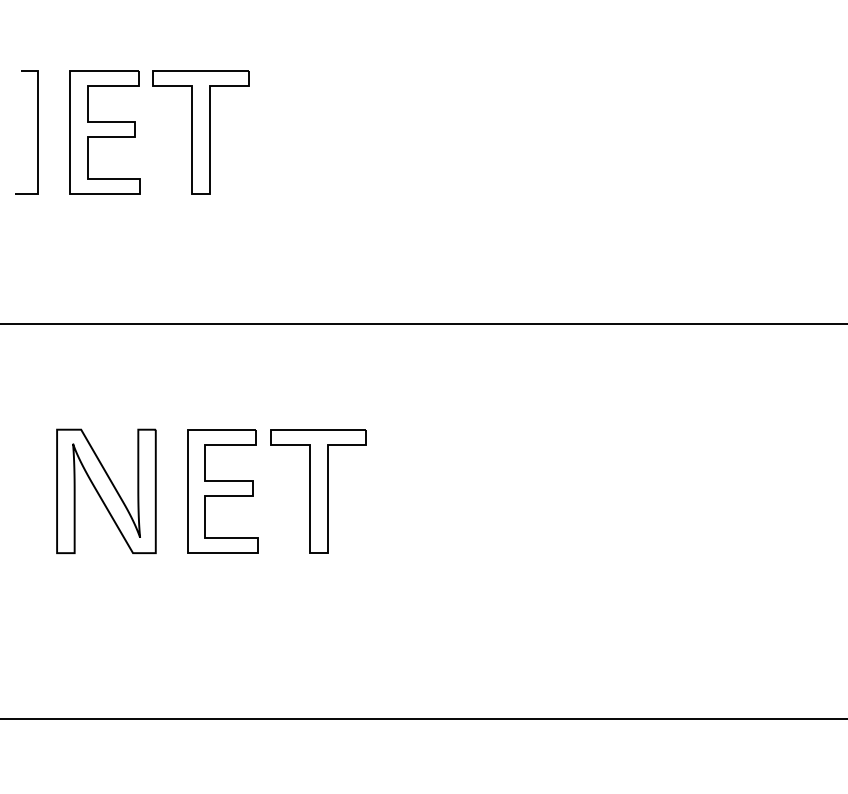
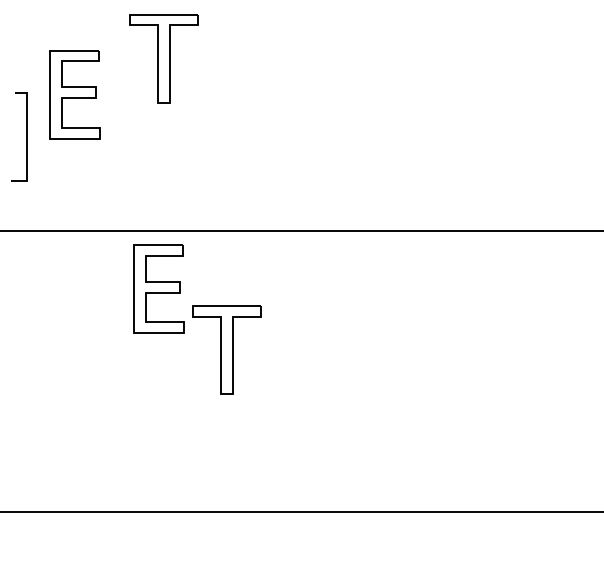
line: (37, 132) -> (26, 136), moved
part: (200, 132) -> (163, 58), moved
part: (222, 490) -> (158, 288), moved
part: (106, 491) -> (75, 350), removed

